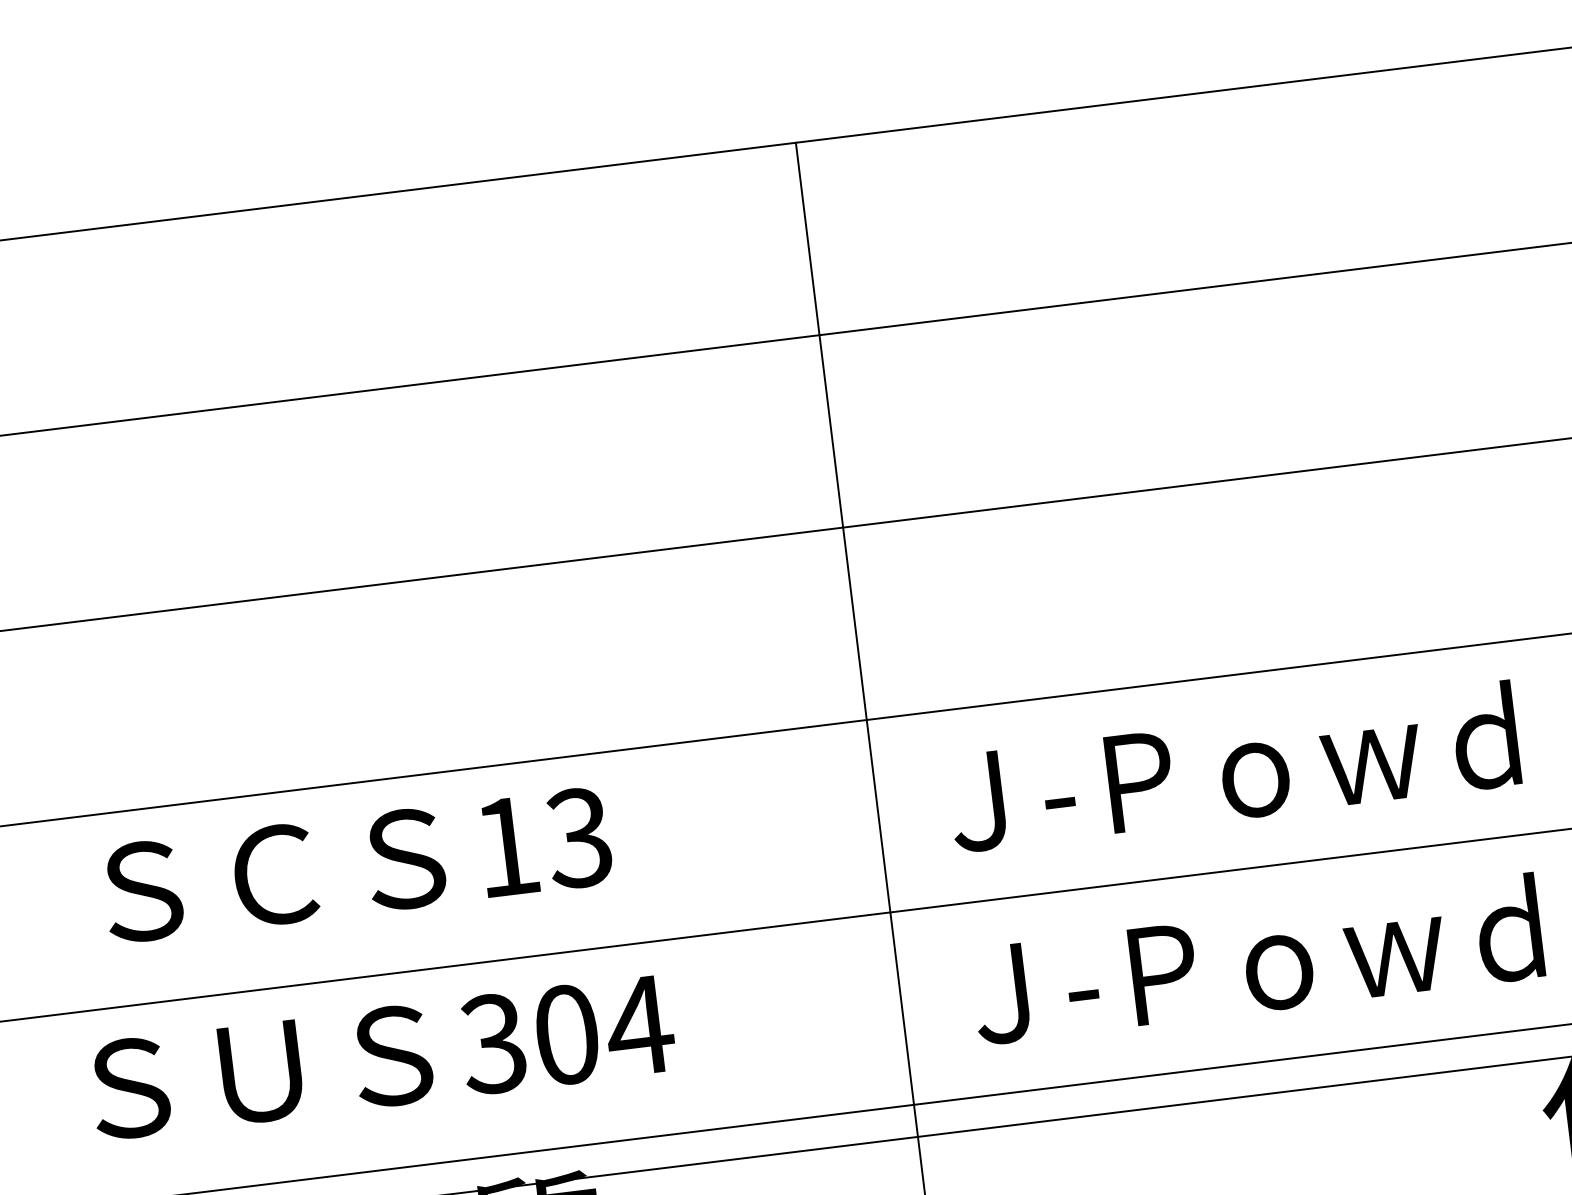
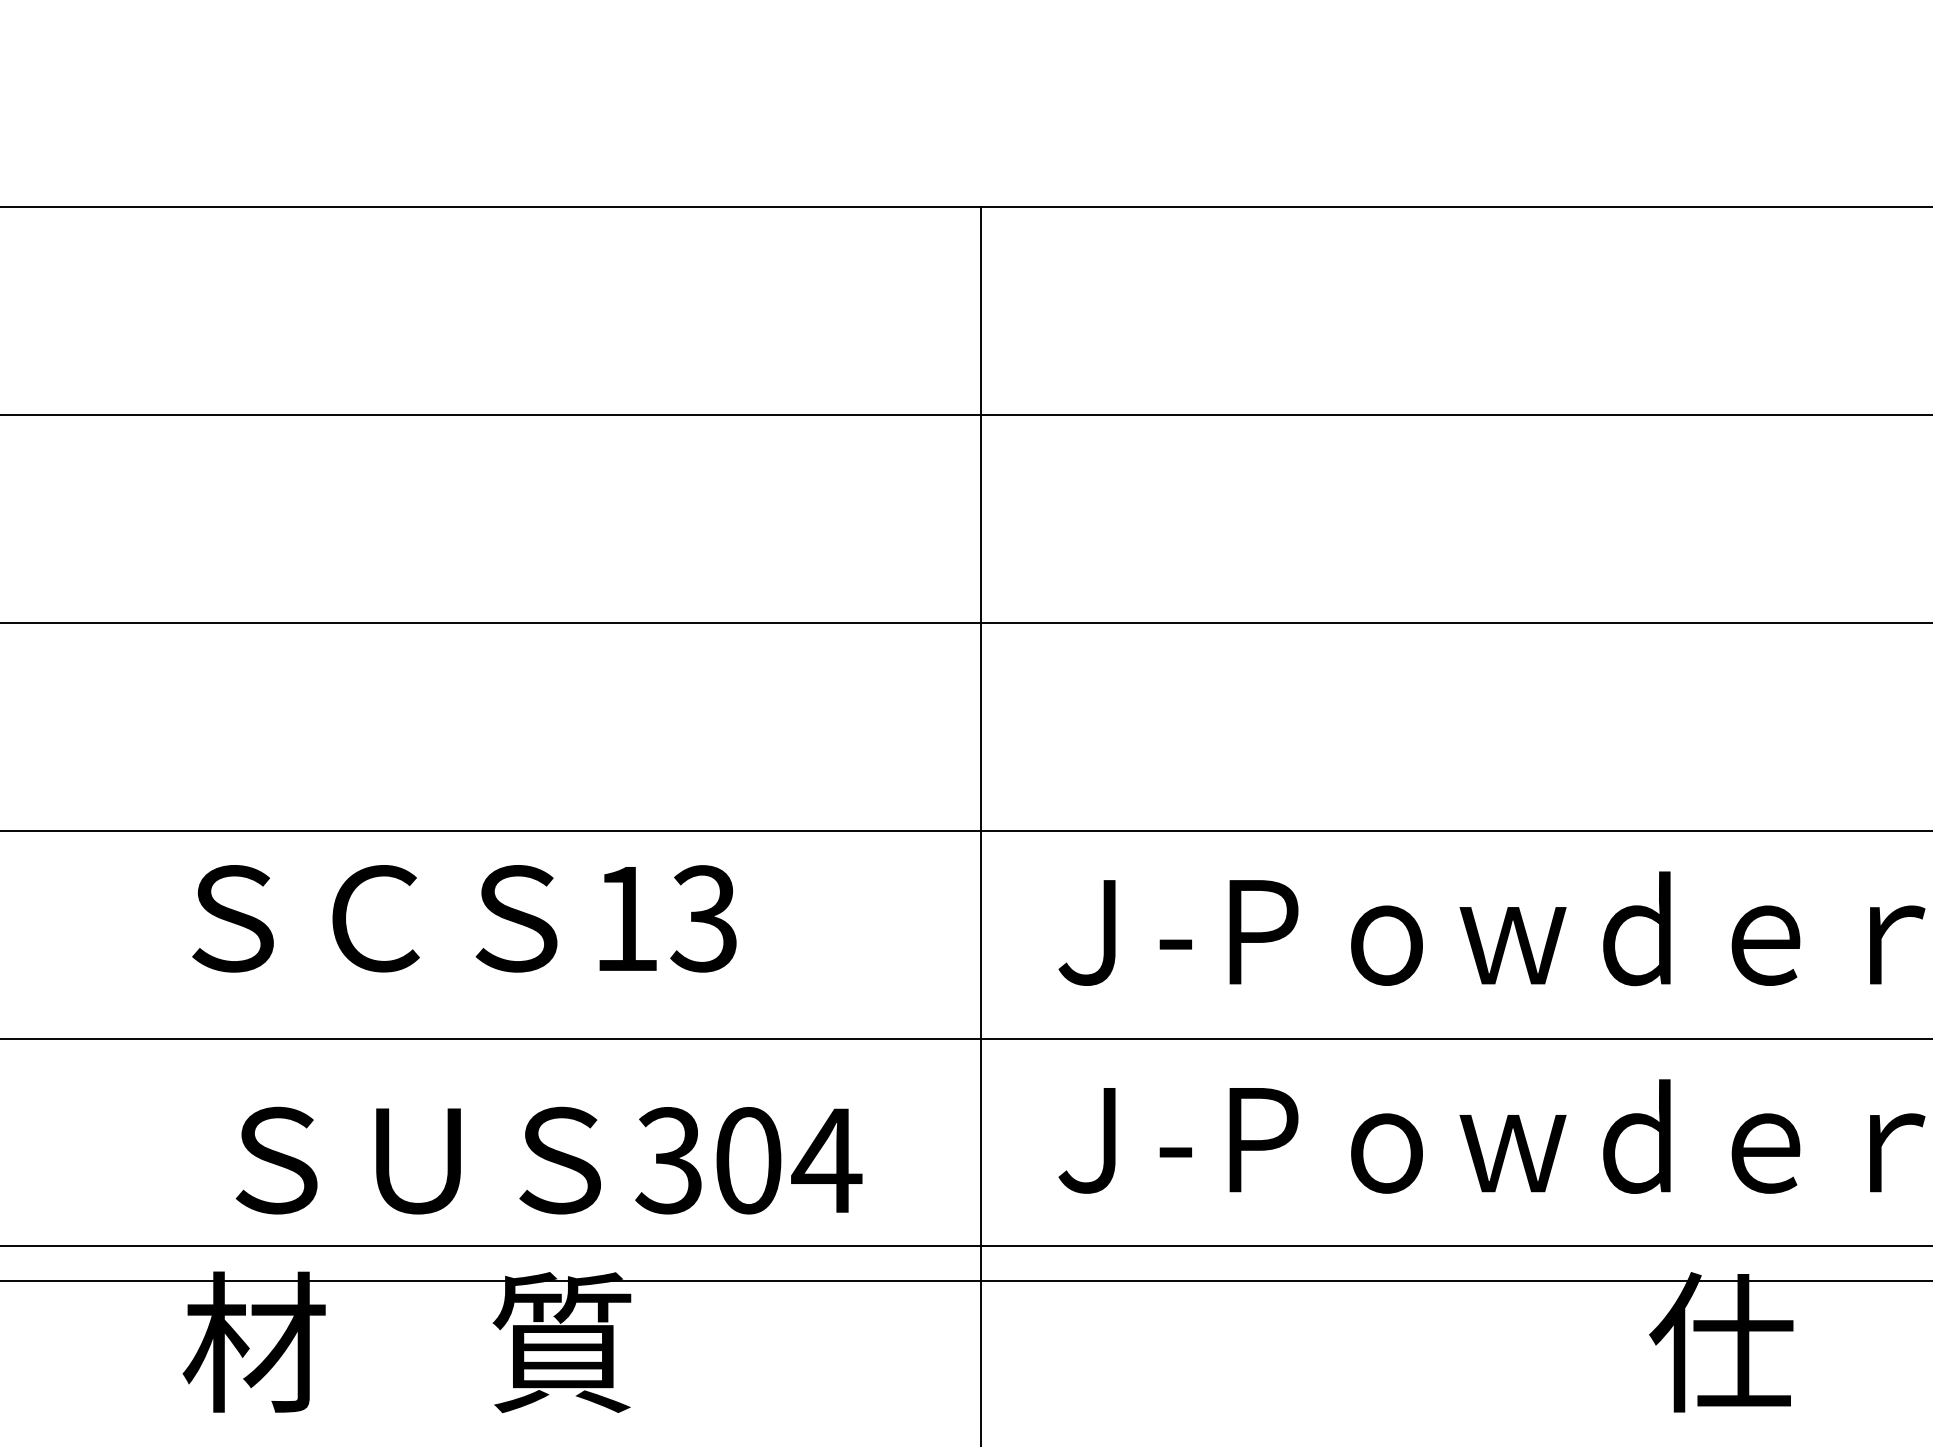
text: (357, 864) -> (464, 918), moved
text: (381, 1057) -> (548, 1160), moved

